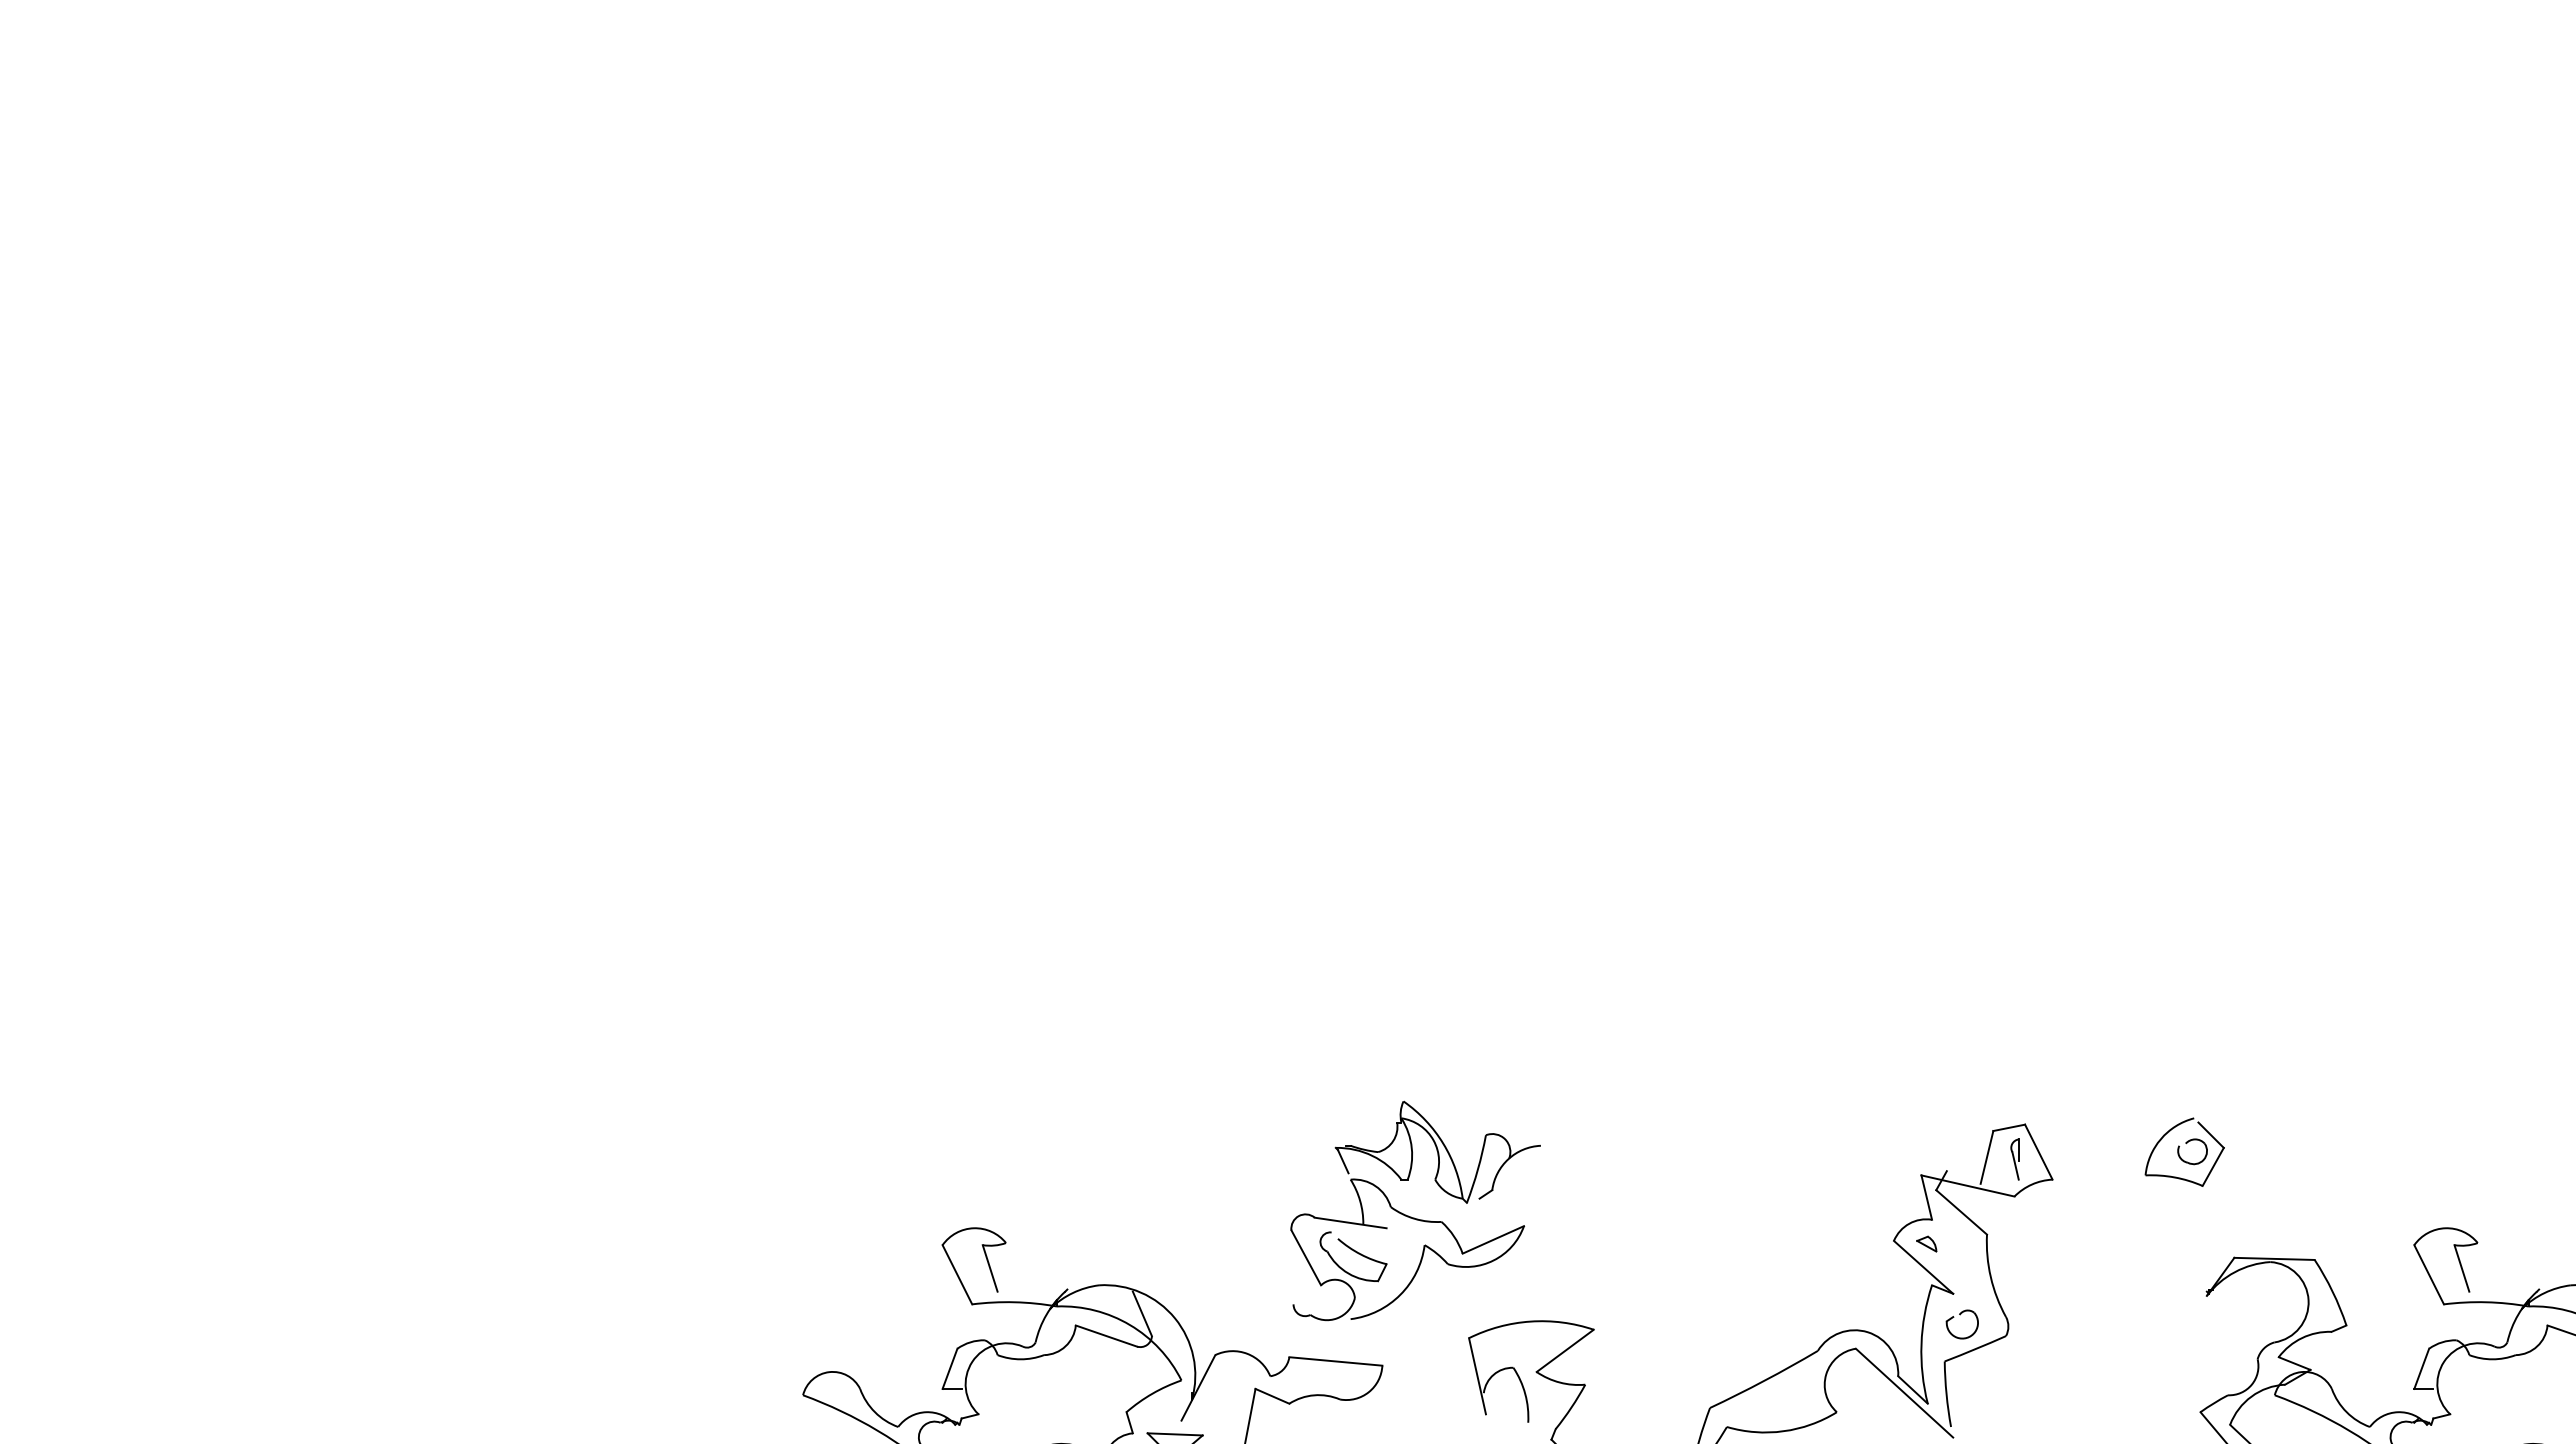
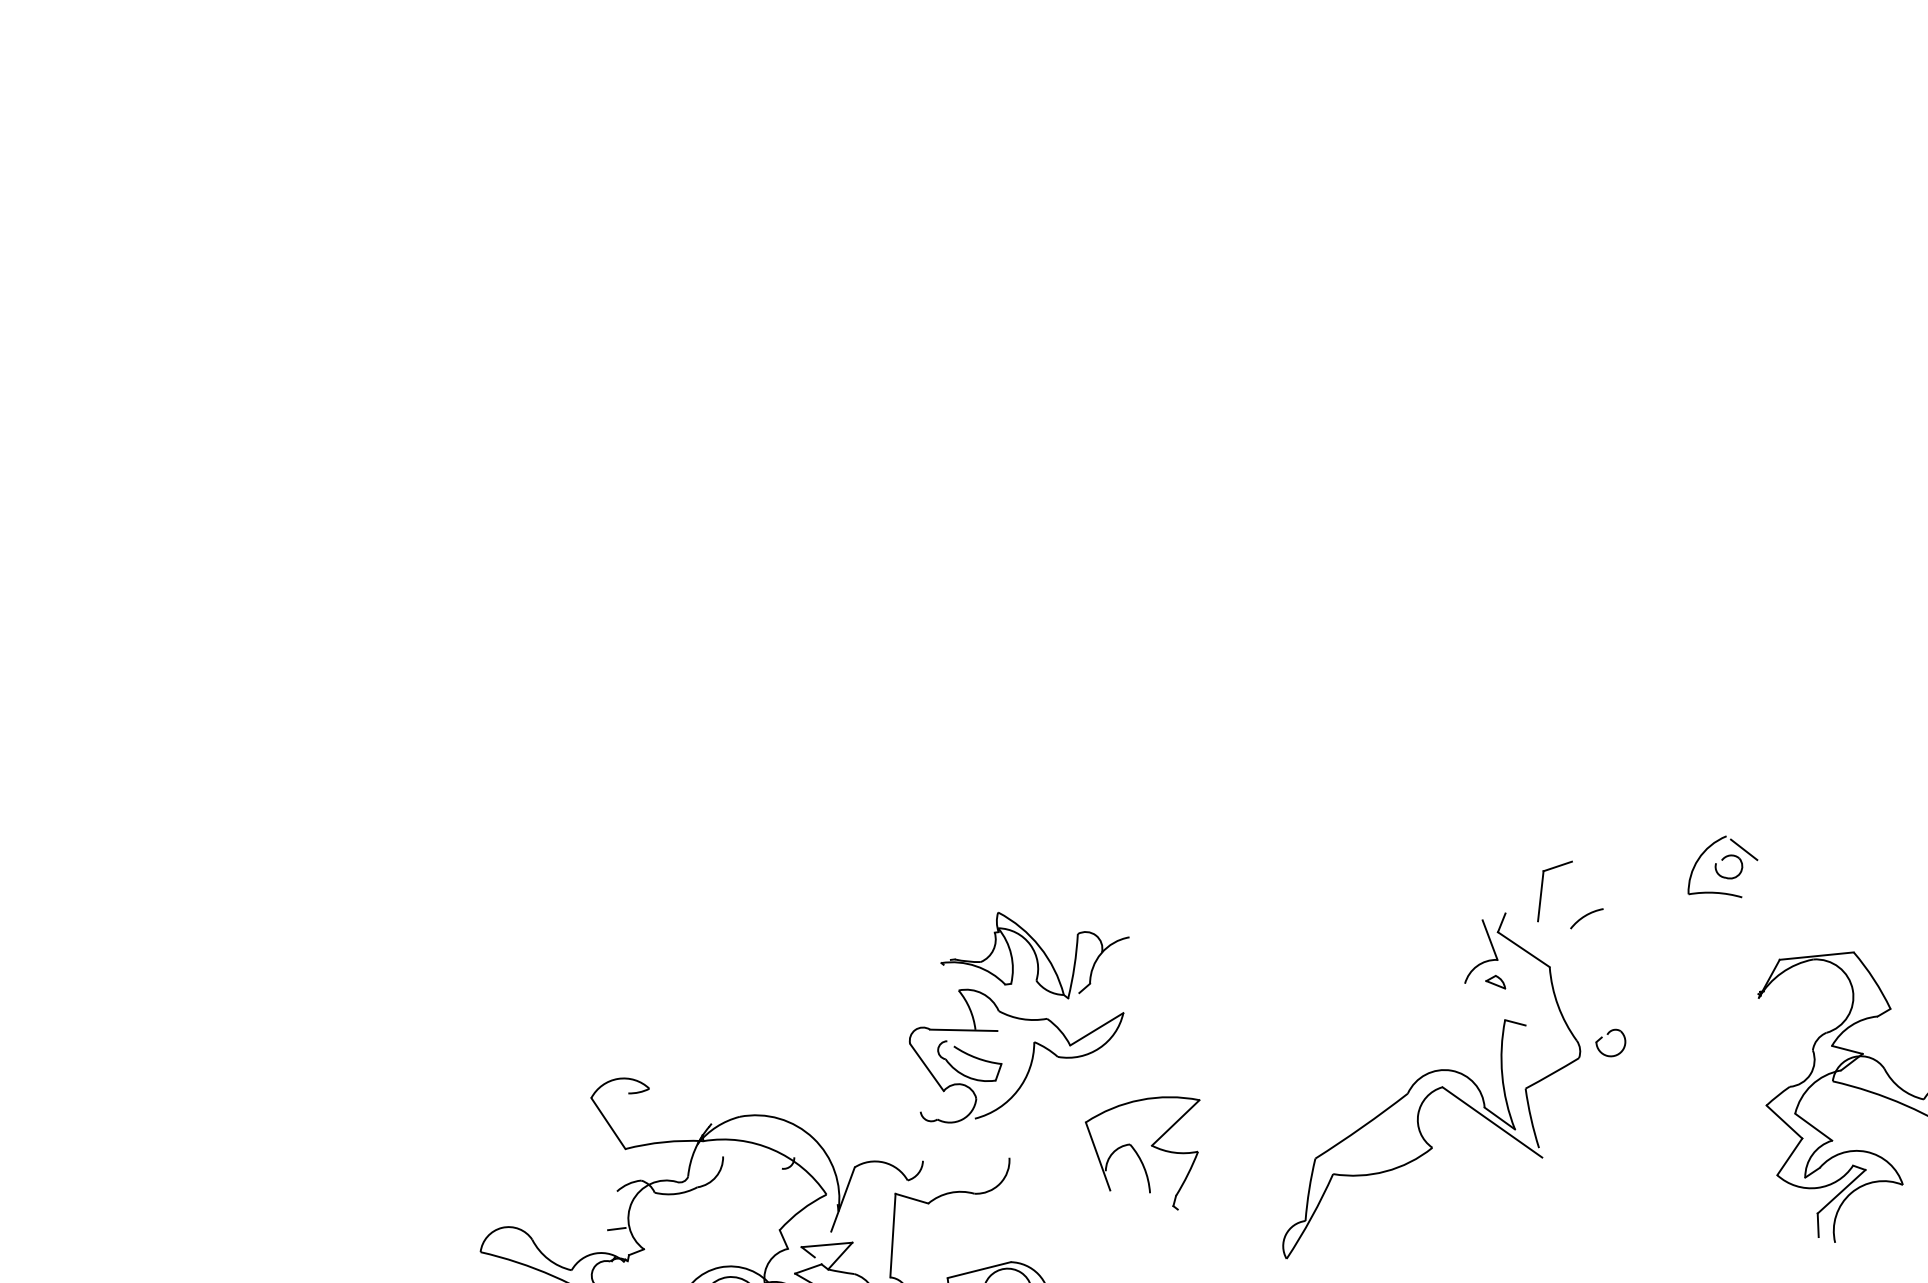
line: (2038, 1151) -> (1587, 884), removed
part: (2014, 1159) -> (1566, 894), removed
line: (1342, 1161) -> (949, 974), removed
line: (2212, 1166) -> (1749, 878), removed
line: (1967, 1185) -> (1526, 924), removed
line: (1923, 1266) -> (1495, 1003), removed
line: (989, 1268) -> (637, 1114), removed
line: (1141, 1313) -> (782, 1137), removed
part: (1960, 1315) -> (1608, 1035), moved
line: (1106, 1335) -> (752, 1162), removed
line: (1335, 1361) -> (965, 1159), removed
line: (949, 1368) -> (612, 1210), removed

